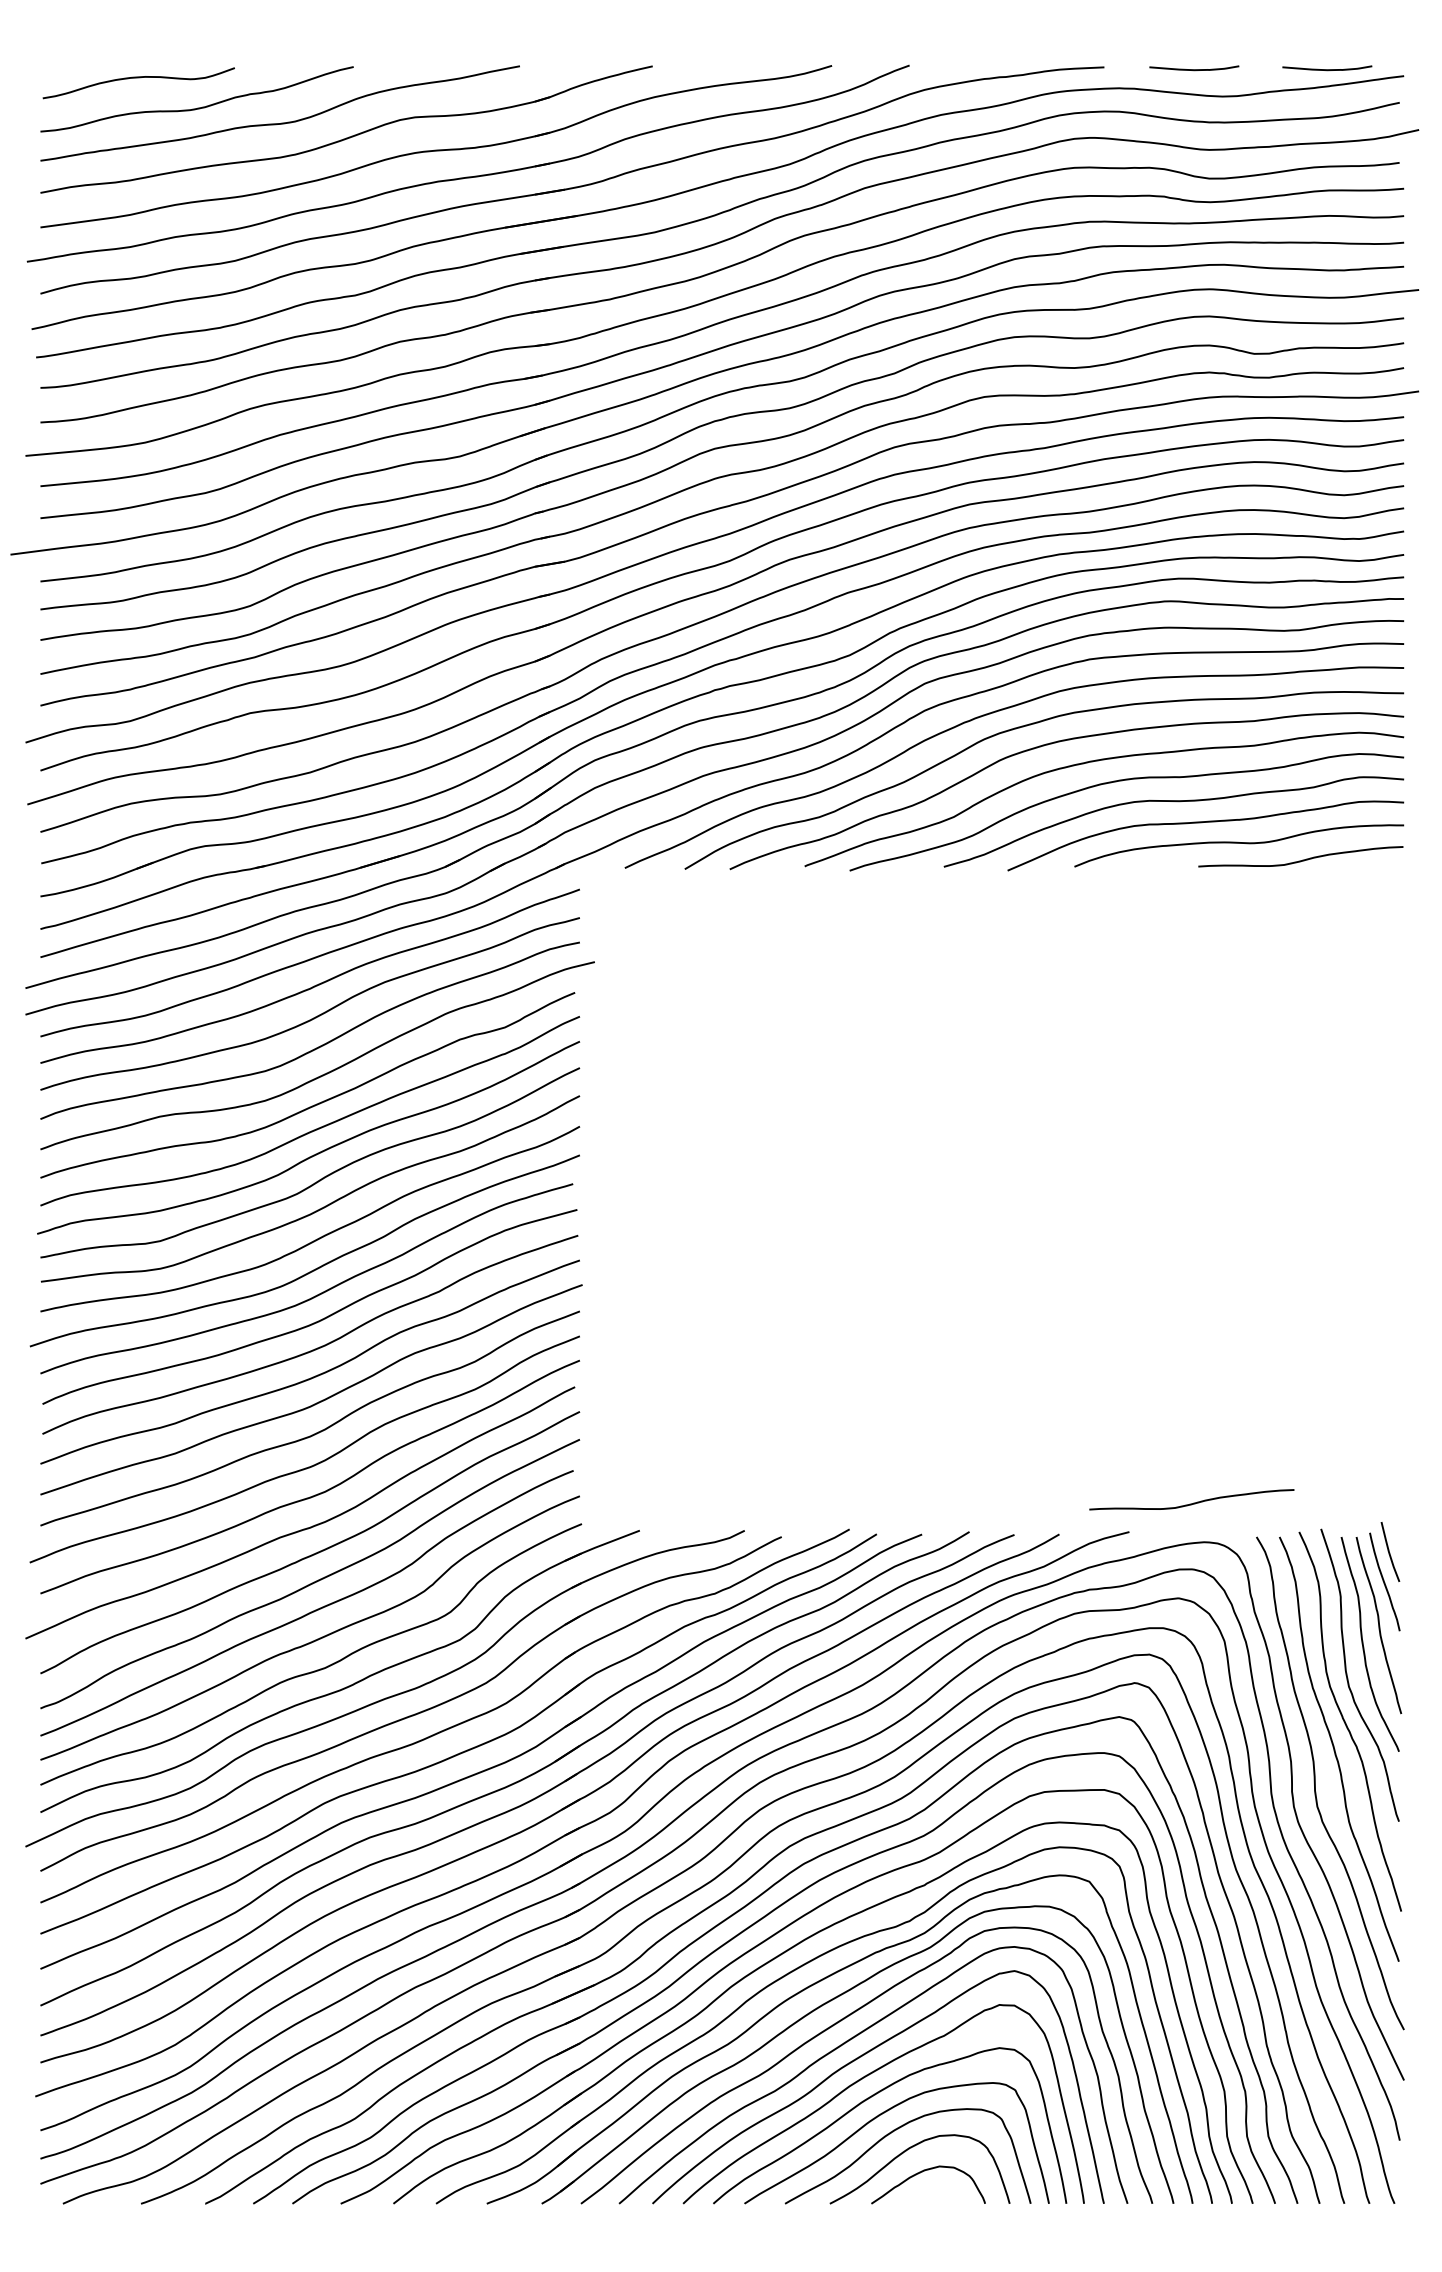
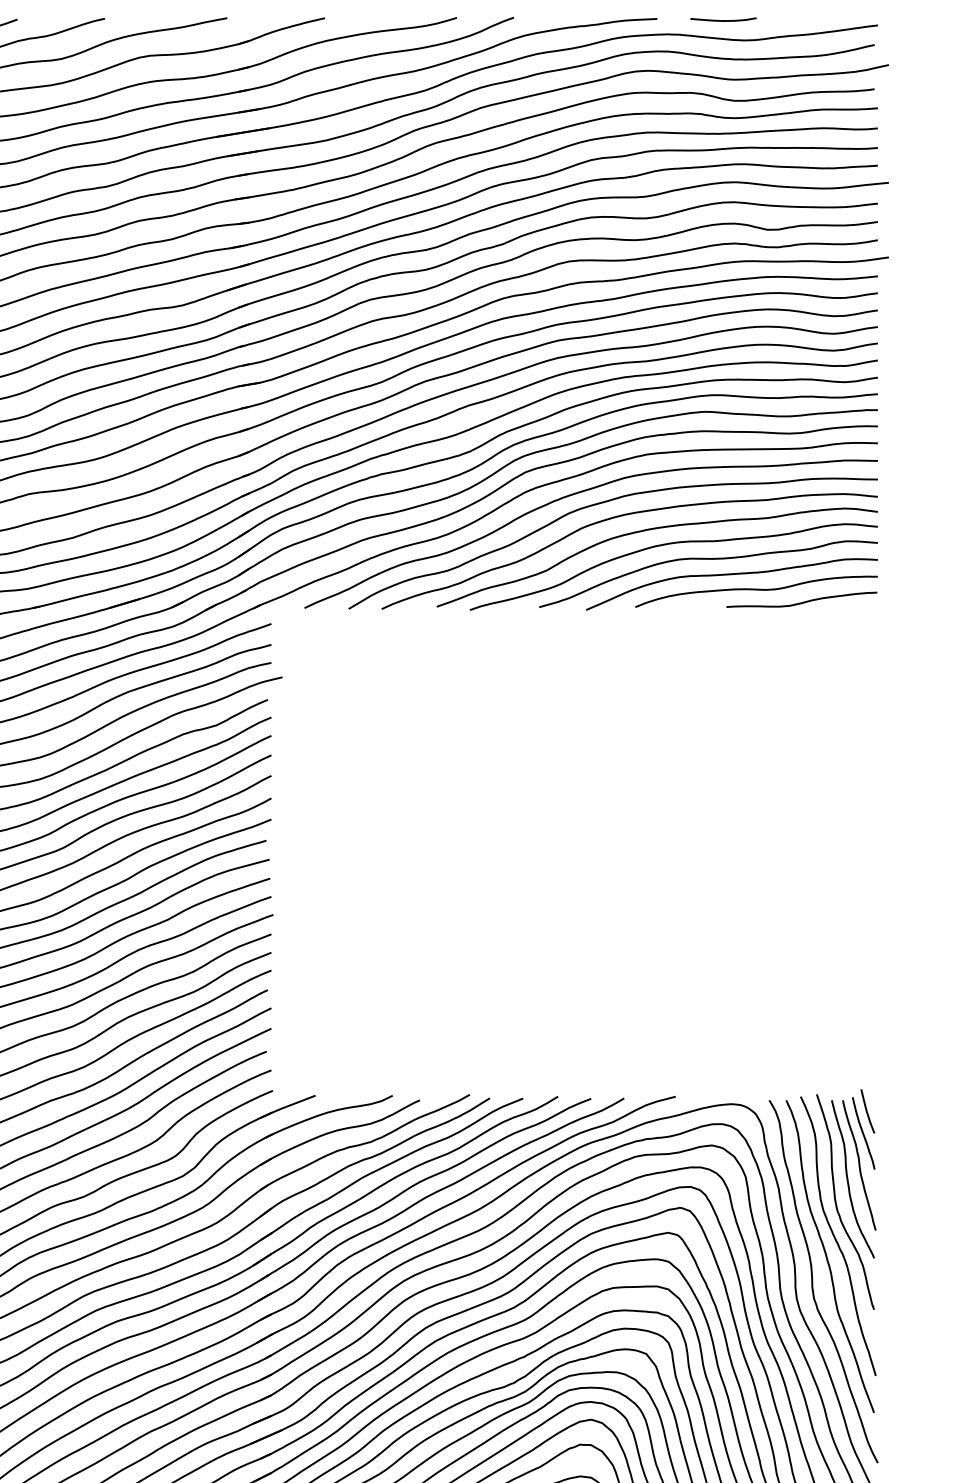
curve: (1327, 69) -> (821, 20), removed
curve: (1193, 1502) -> (722, 1074), removed

